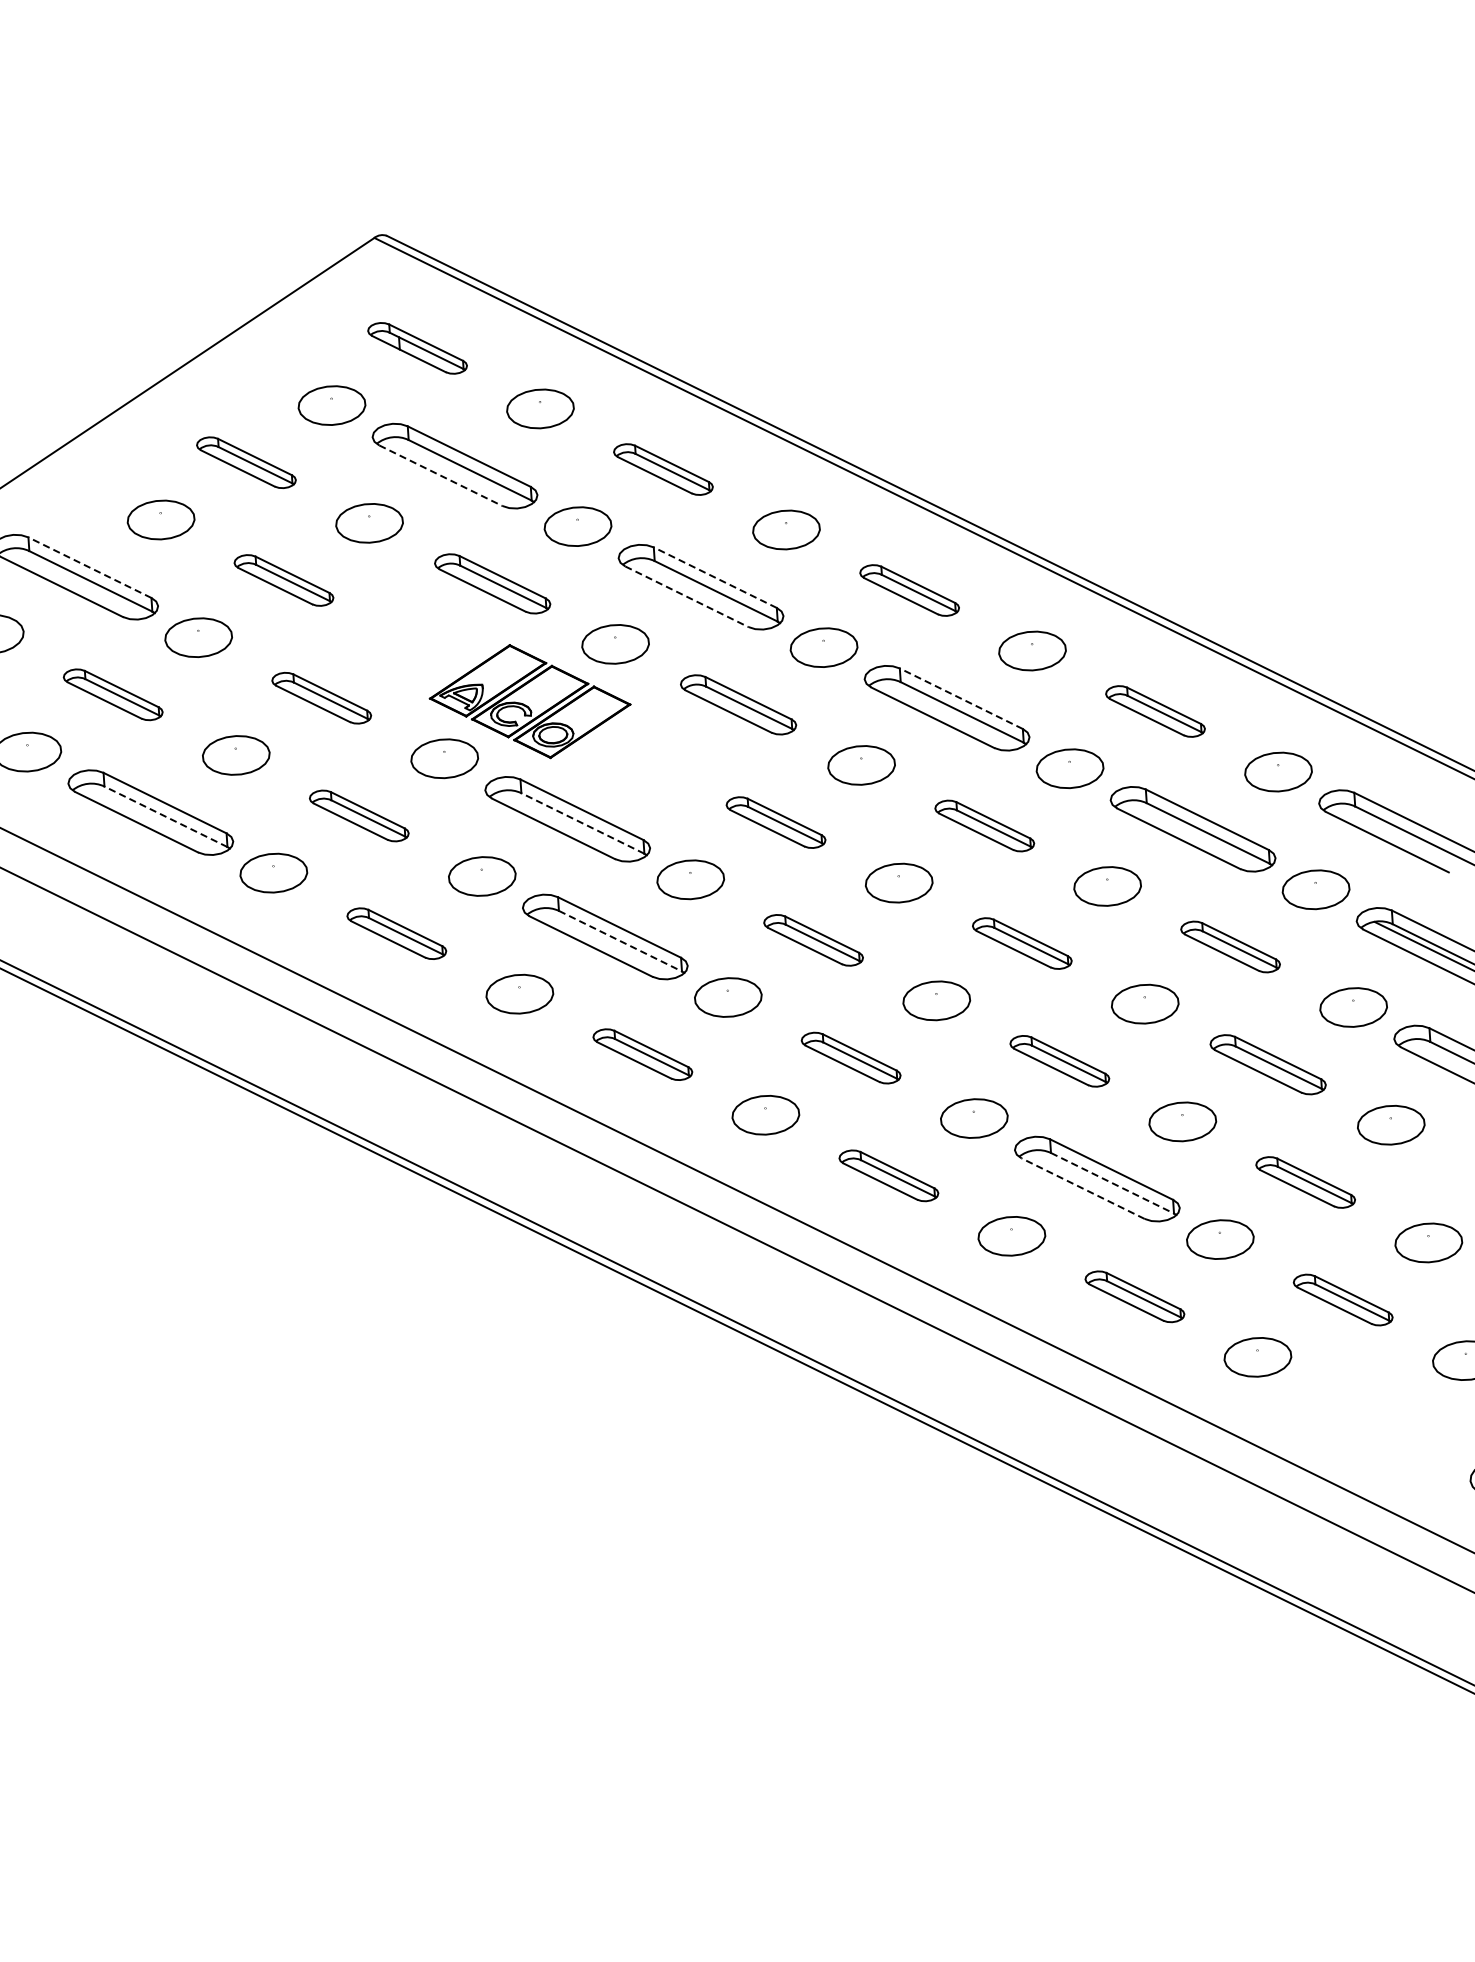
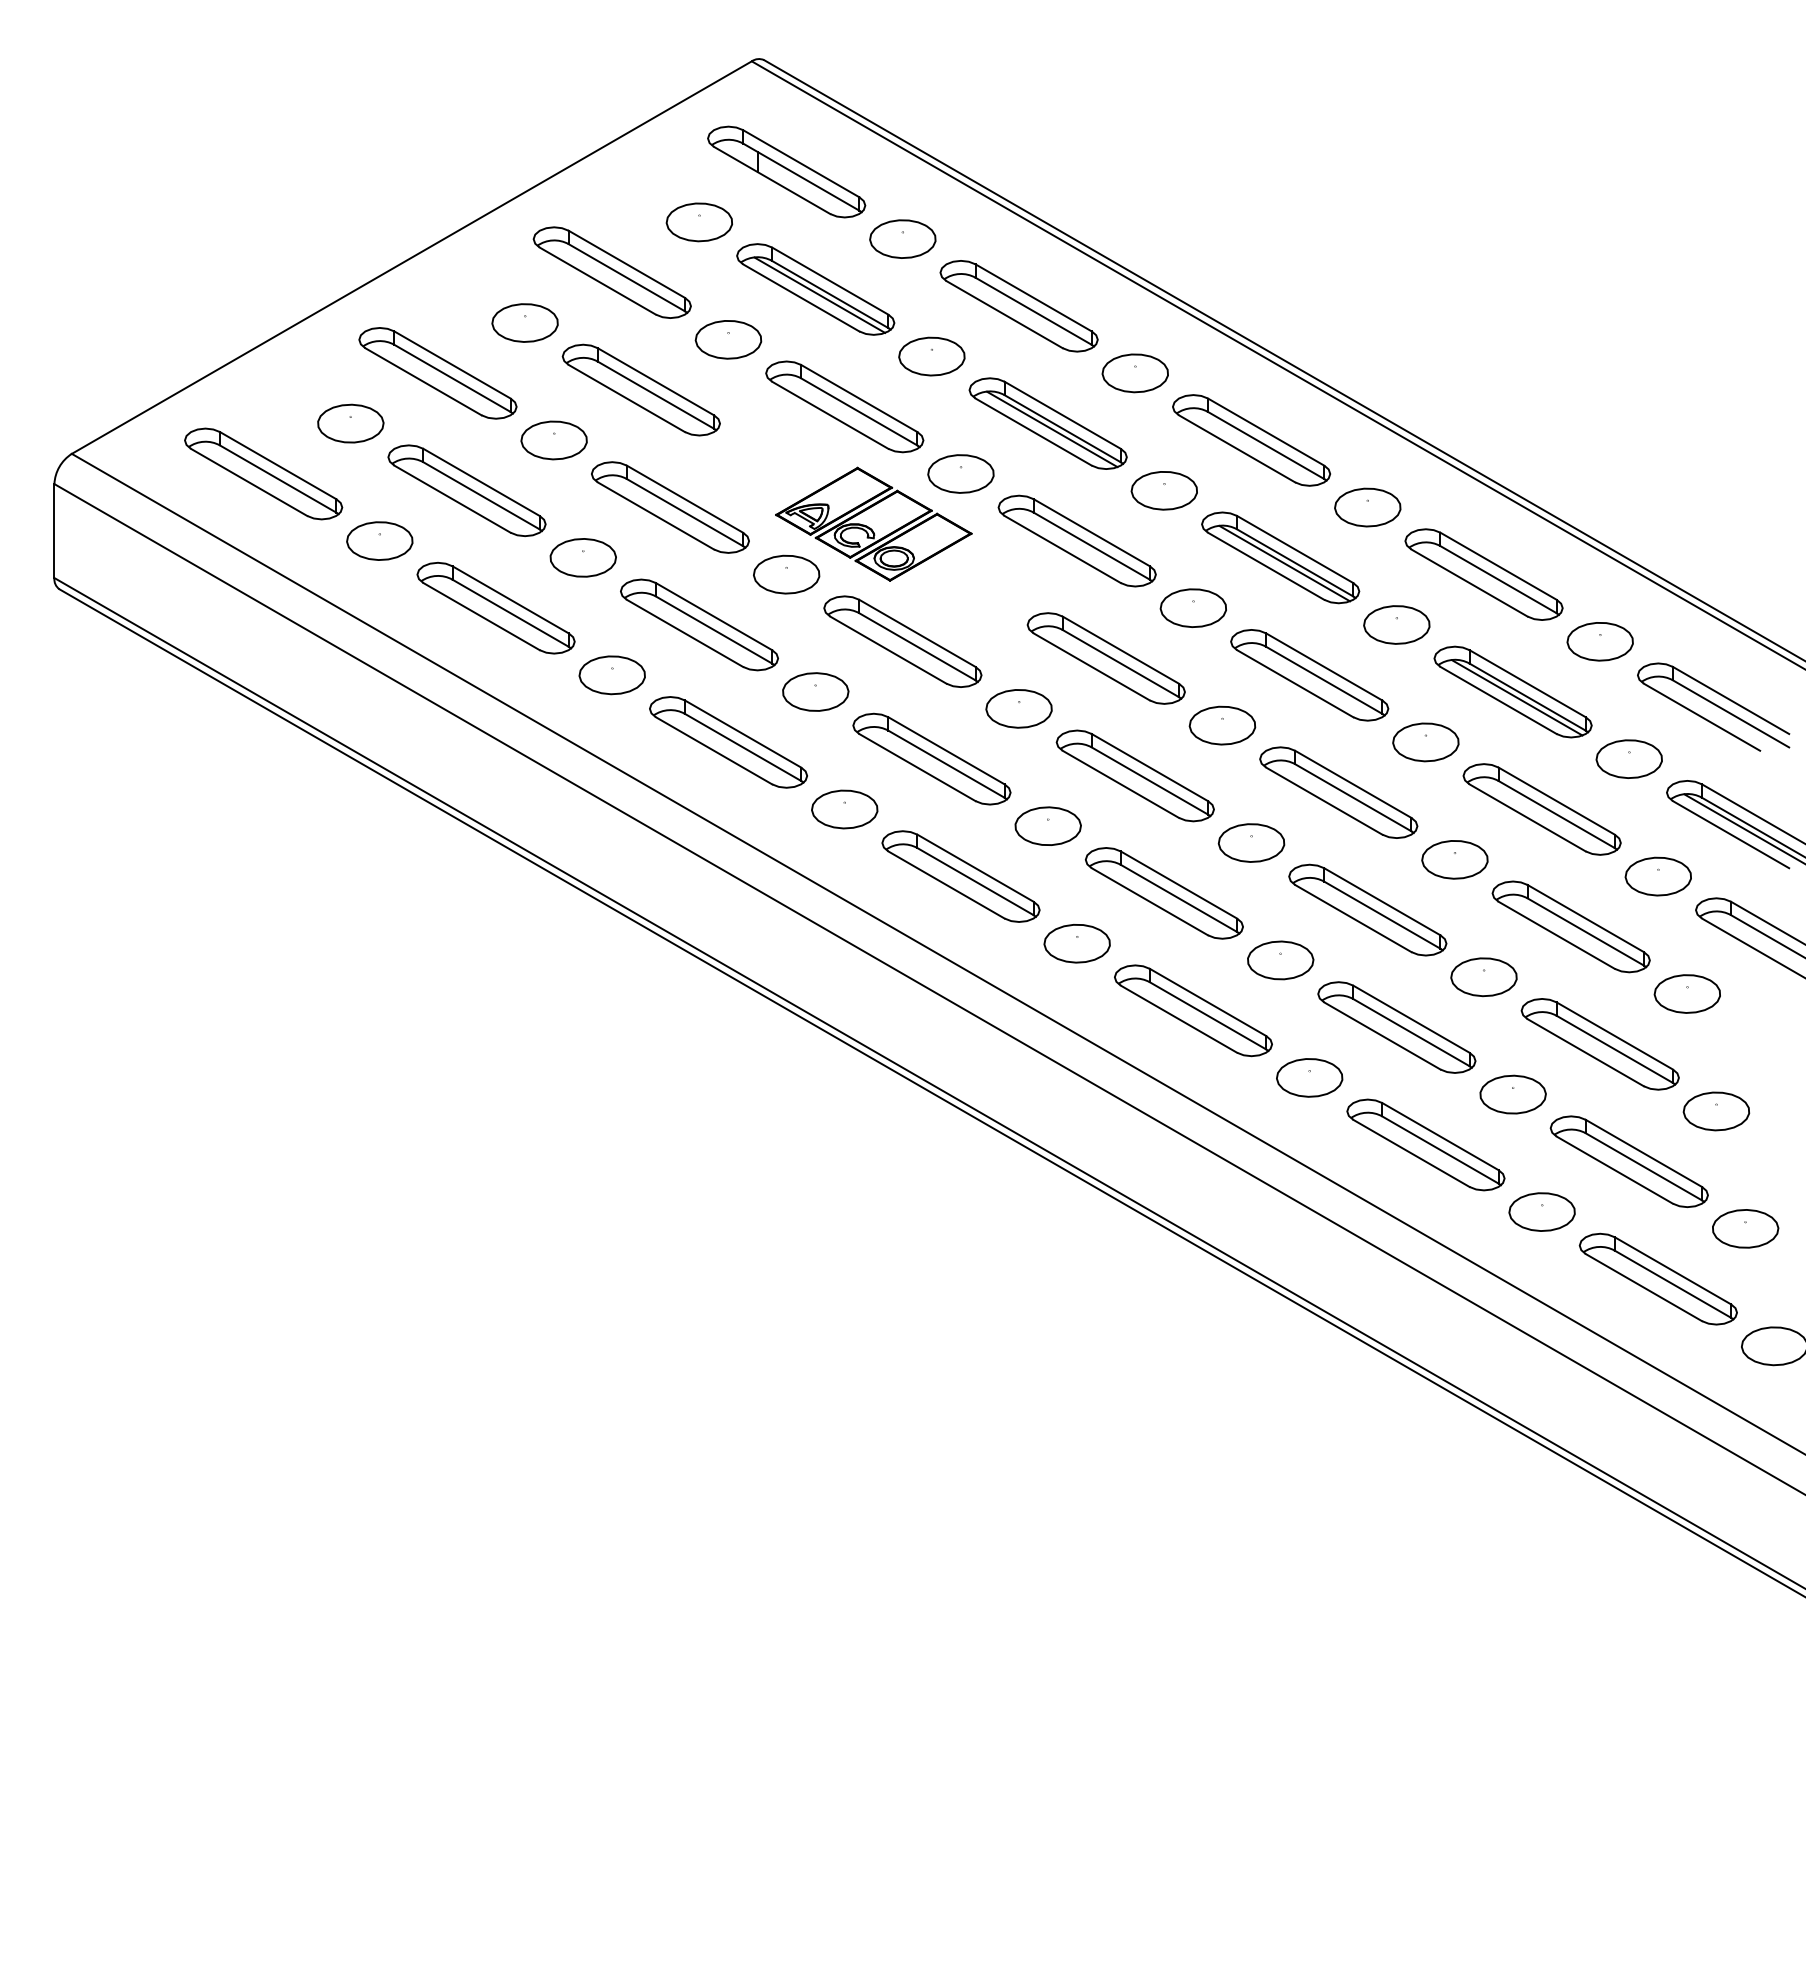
part: (417, 347) -> (786, 171), size x1.67
part: (245, 462) -> (611, 272), size x1.67
part: (662, 469) -> (1018, 306), size x1.67
line: (459, 471) -> (819, 294), added
line: (441, 476) -> (801, 298), dashed -> solid
line: (89, 567) -> (452, 364), dashed -> solid
line: (715, 577) -> (1062, 415), dashed -> solid
part: (283, 579) -> (640, 389), size x1.67
part: (492, 583) -> (844, 406), size x1.43
part: (909, 590) -> (1251, 440), size x1.67
line: (705, 592) -> (1052, 429), added
line: (687, 597) -> (1034, 432), dashed -> solid
part: (112, 694) -> (466, 490), size x1.67
part: (321, 698) -> (670, 507), size x1.67
line: (960, 698) -> (1294, 549), dashed -> solid
part: (737, 704) -> (1076, 540), size x1.43
part: (1154, 711) -> (1483, 574), size x1.67
line: (951, 713) -> (1284, 563), added
part: (359, 815) -> (699, 624), size x1.67
line: (165, 816) -> (510, 612), dashed -> solid
part: (775, 822) -> (1105, 658), size x1.67
line: (582, 823) -> (917, 646), dashed -> solid
part: (984, 826) -> (1309, 675), size x1.67
line: (1197, 834) -> (1517, 697), added
part: (396, 933) -> (728, 742), size x1.67
part: (812, 939) -> (1134, 775), size x1.67
line: (620, 941) -> (946, 764), dashed -> solid
part: (1021, 943) -> (1338, 792), size x1.67
part: (1229, 947) -> (1541, 809), size x1.67
part: (642, 1054) -> (960, 876), size x1.67
part: (850, 1058) -> (1163, 893), size x1.67
part: (1059, 1060) -> (1367, 909), size x1.67
part: (1267, 1064) -> (1570, 926), size x1.43
part: (888, 1175) -> (1193, 1010), size x1.67
part: (1305, 1182) -> (1599, 1044), size x1.67
line: (1112, 1183) -> (1411, 1032), dashed -> solid
line: (1082, 1188) -> (1381, 1035), dashed -> solid
part: (1134, 1296) -> (1425, 1144), size x1.67
part: (1342, 1299) -> (1628, 1161), size x1.67
part: (1379, 1417) -> (1657, 1278), added

